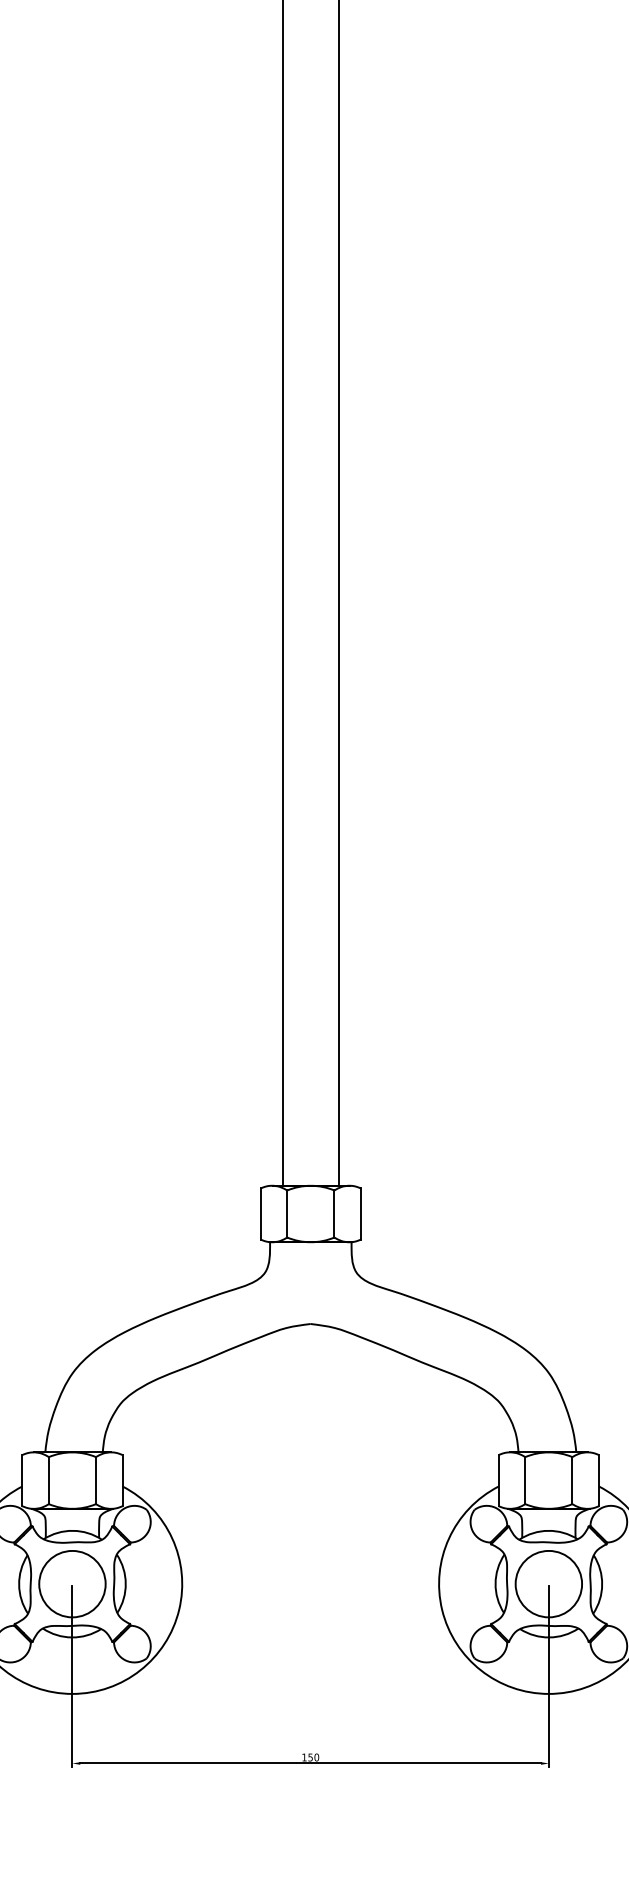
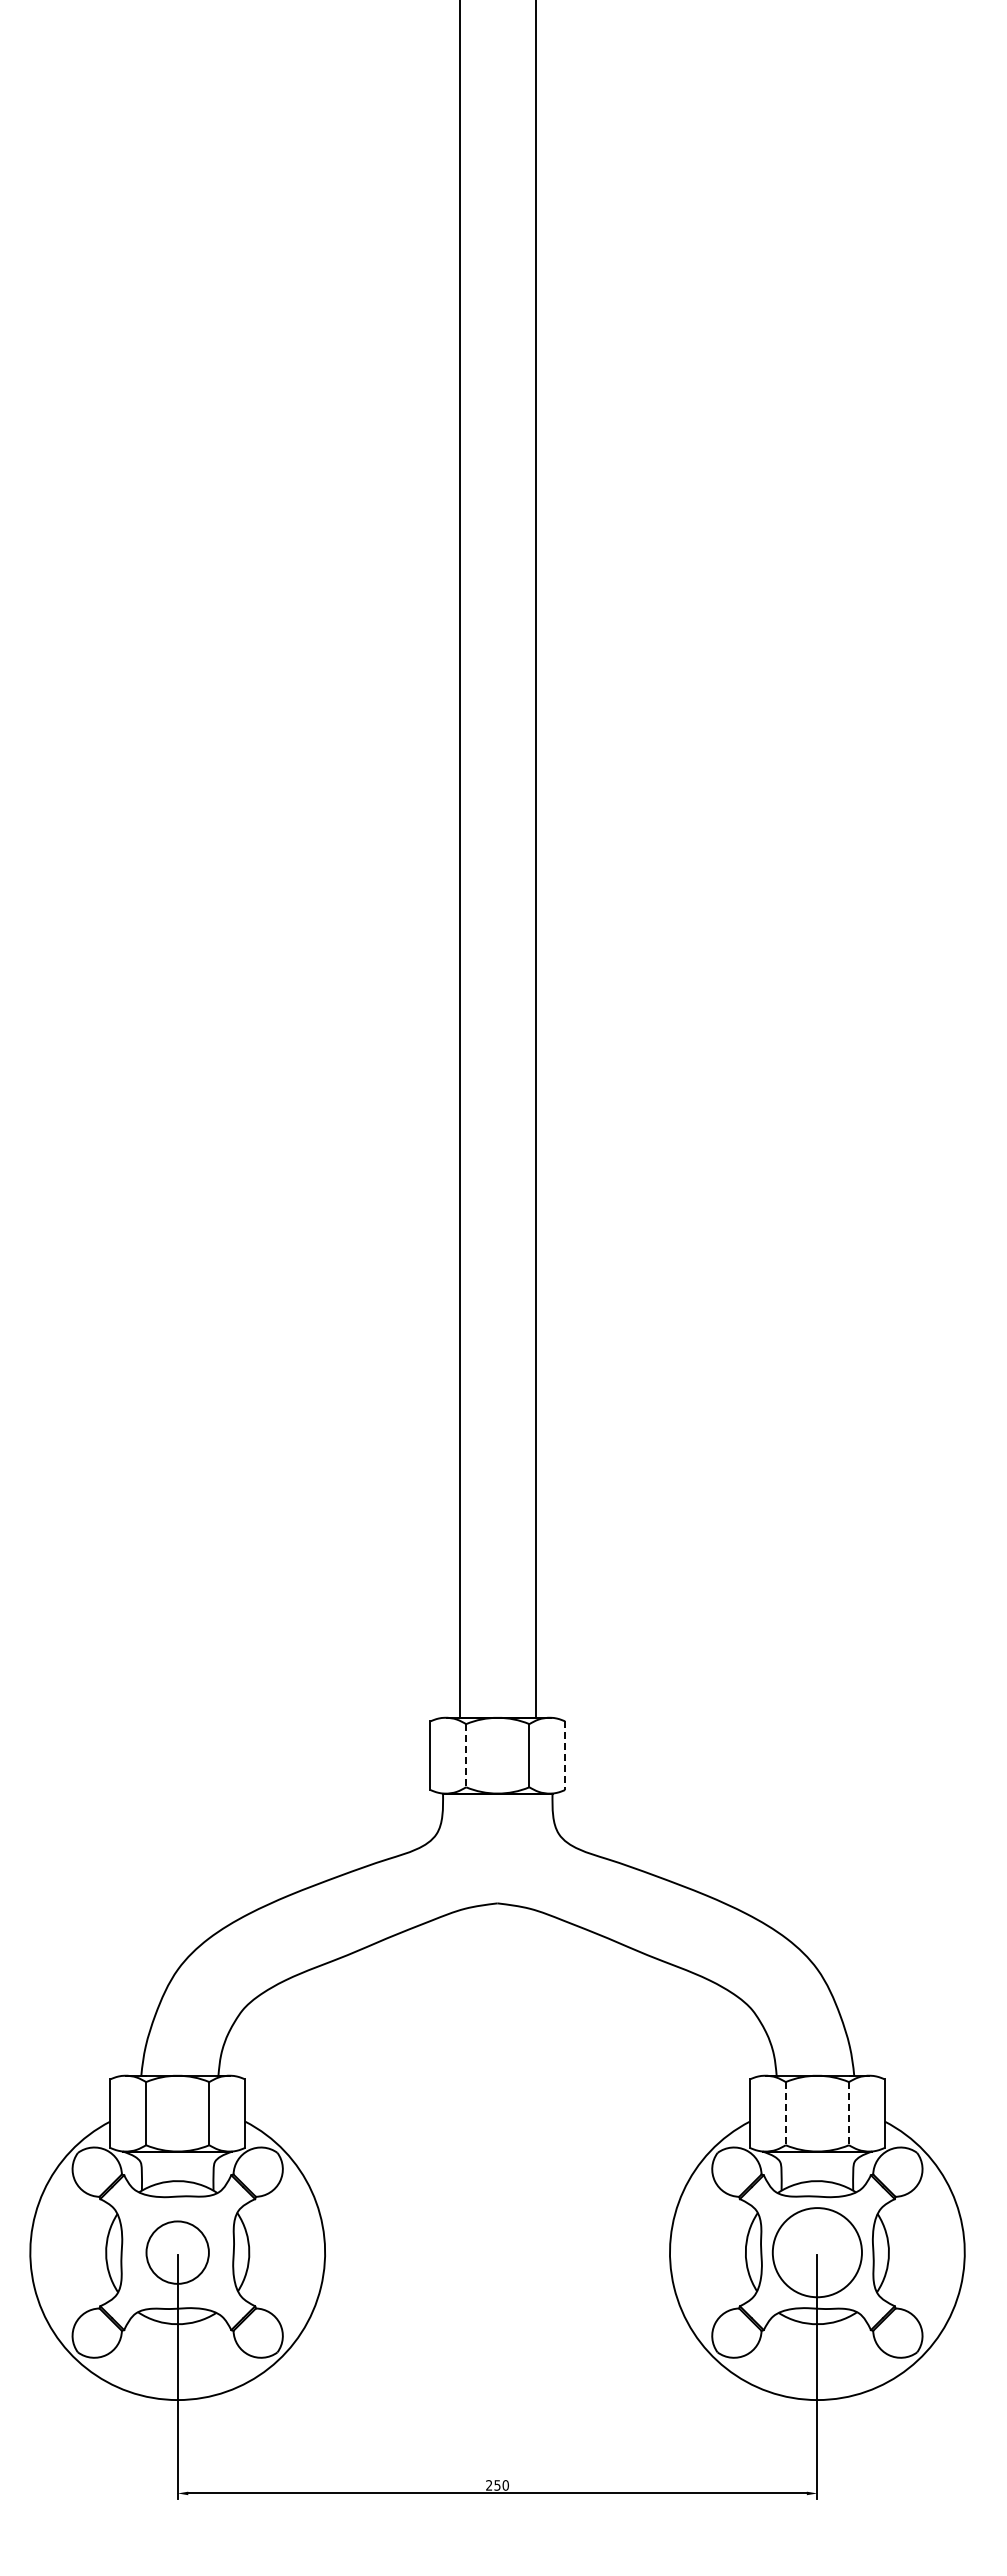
line: (287, 1213) -> (466, 1755), solid -> dashed
line: (361, 1214) -> (565, 1756), solid -> dashed
line: (525, 1480) -> (785, 2113), solid -> dashed
line: (572, 1480) -> (848, 2113), solid -> dashed
circle: (72, 1584) -> (177, 2252), size x0.7
text: (303, 1757) -> (488, 2485), 150 -> 250

